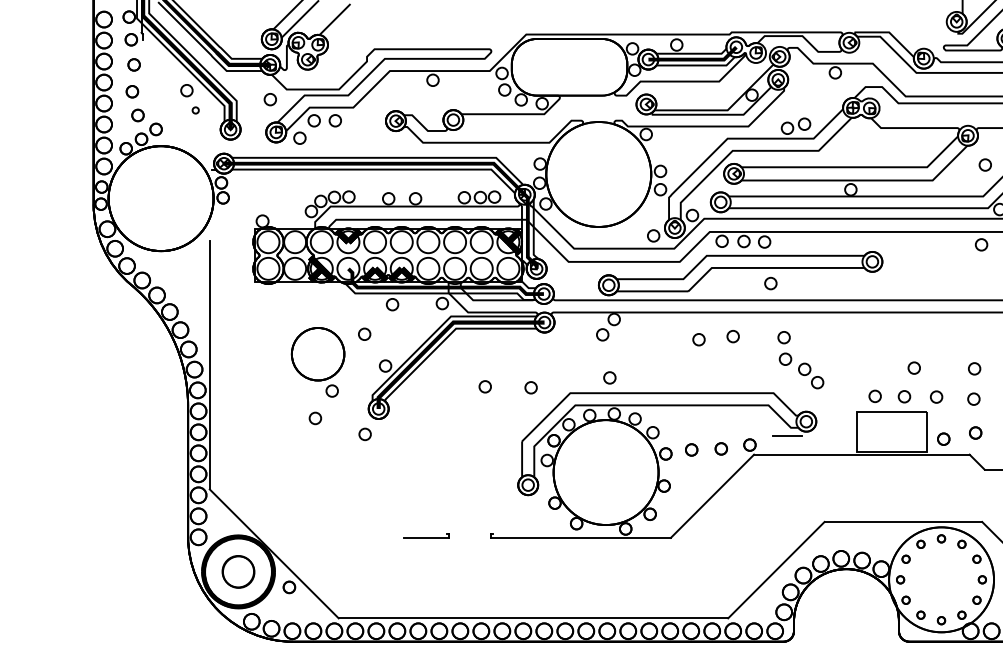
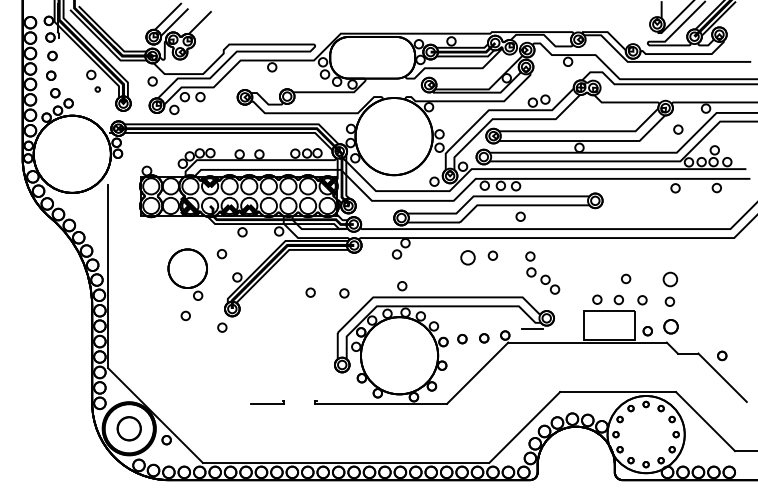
circle: (698, 340) -> (467, 258), size x1.6
circle: (974, 368) -> (670, 279), size x1.6
part: (976, 432) -> (671, 326), size x1.6

